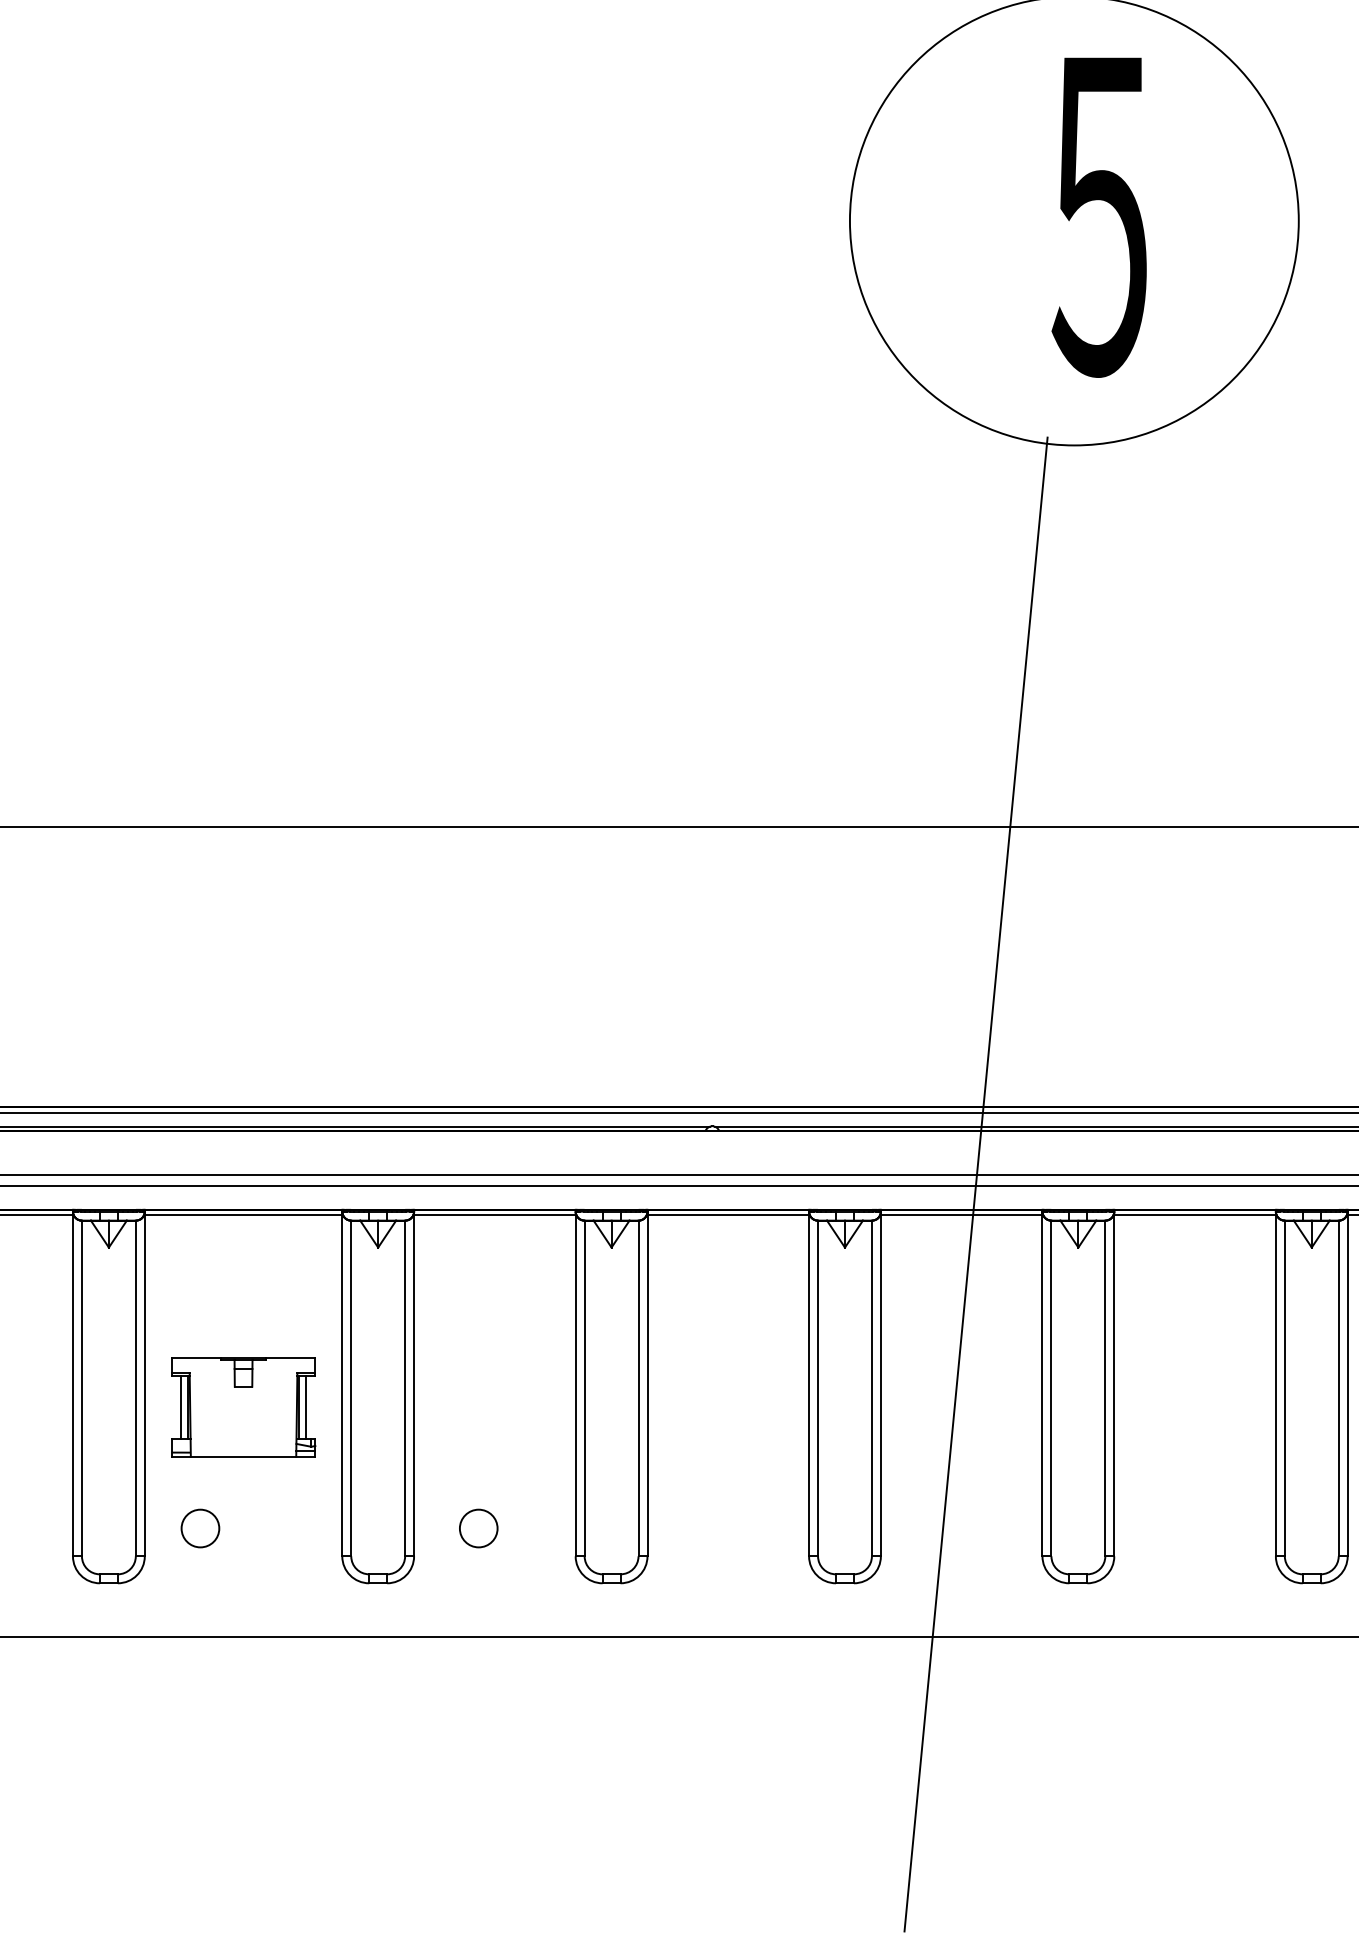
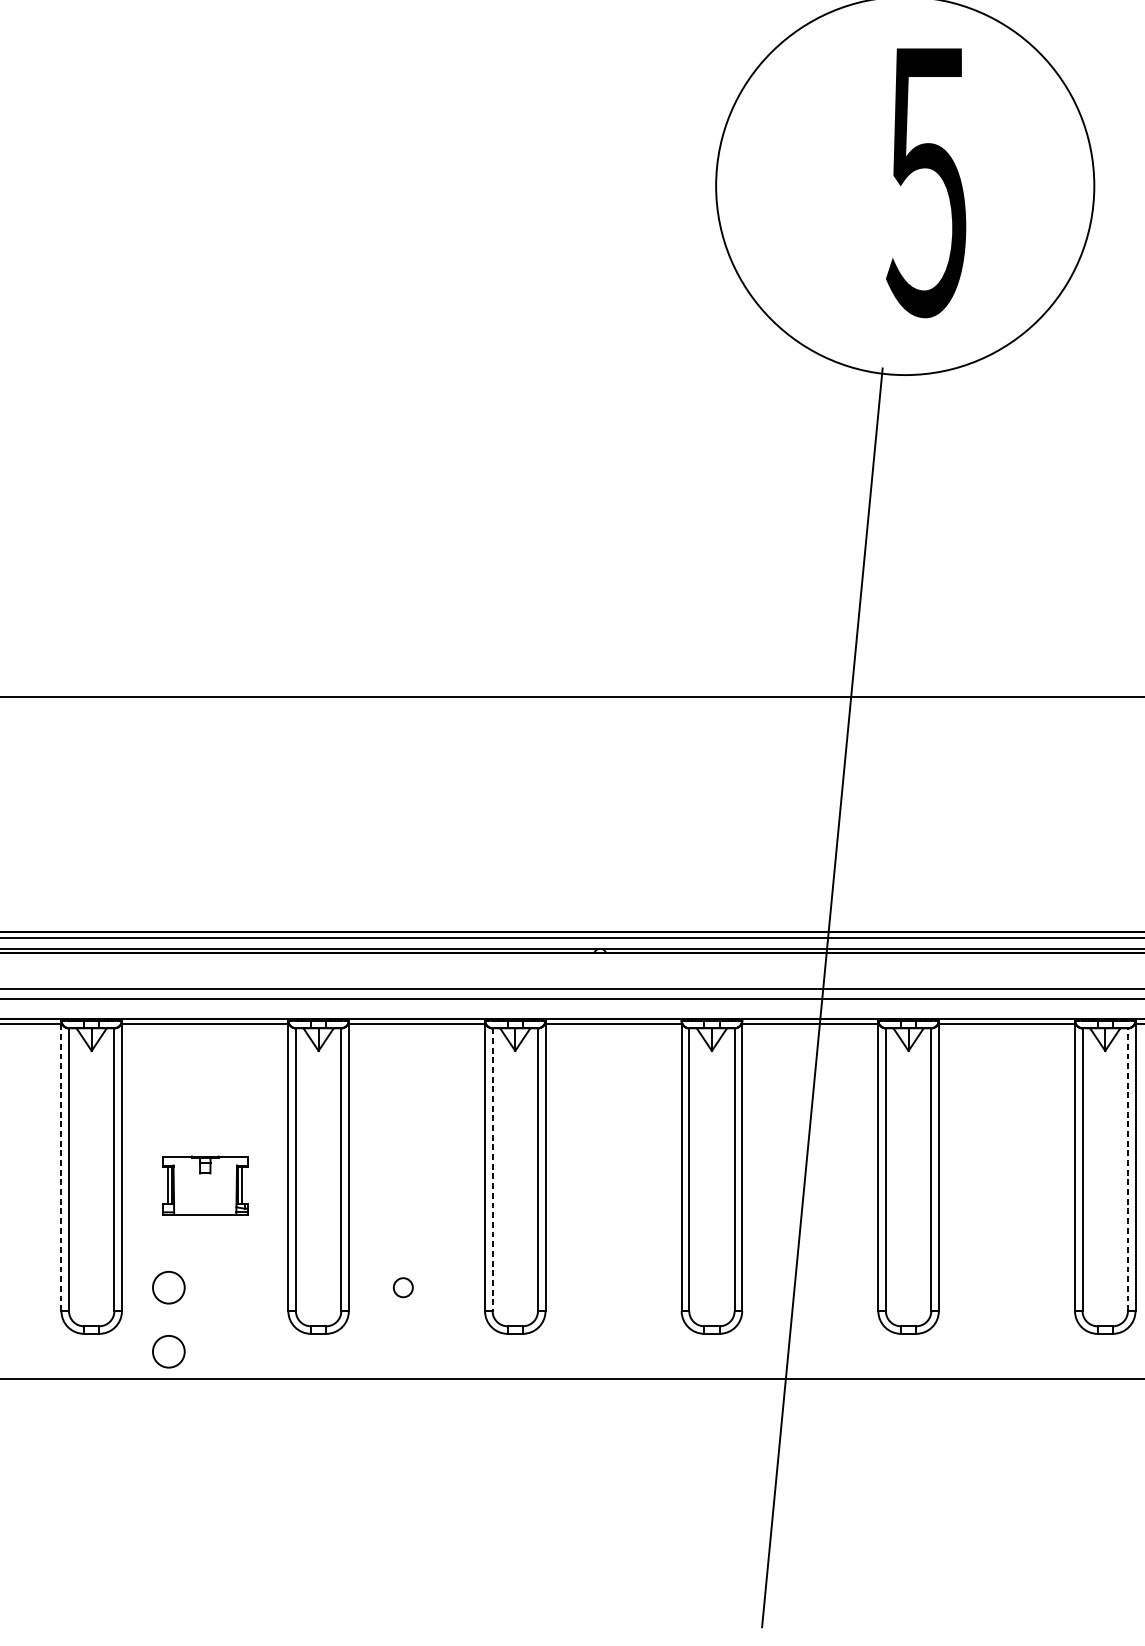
line: (72, 1383) -> (61, 1165), solid -> dashed
line: (584, 1388) -> (492, 1169), solid -> dashed
line: (1338, 1388) -> (1127, 1169), solid -> dashed
part: (243, 1407) -> (205, 1185), size x0.7
circle: (478, 1528) -> (403, 1287), size x0.6
circle: (200, 1604) -> (168, 1351), added

